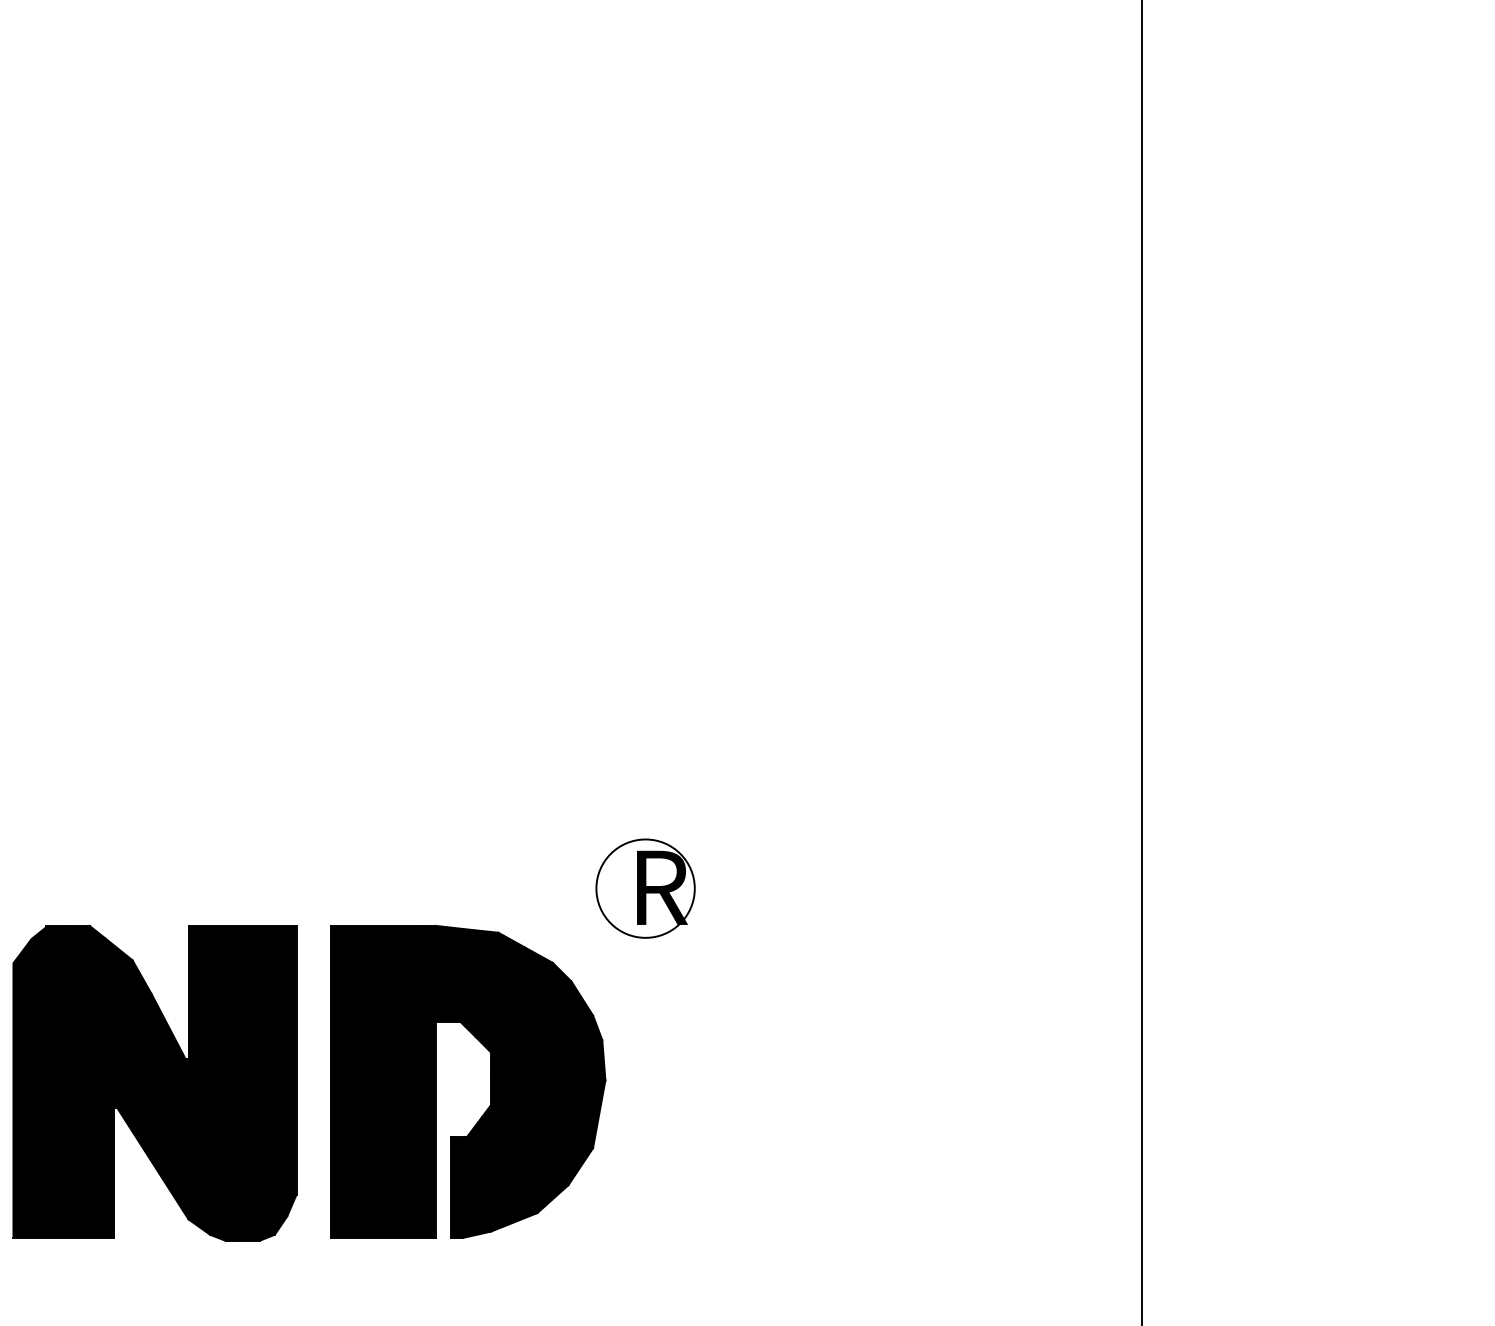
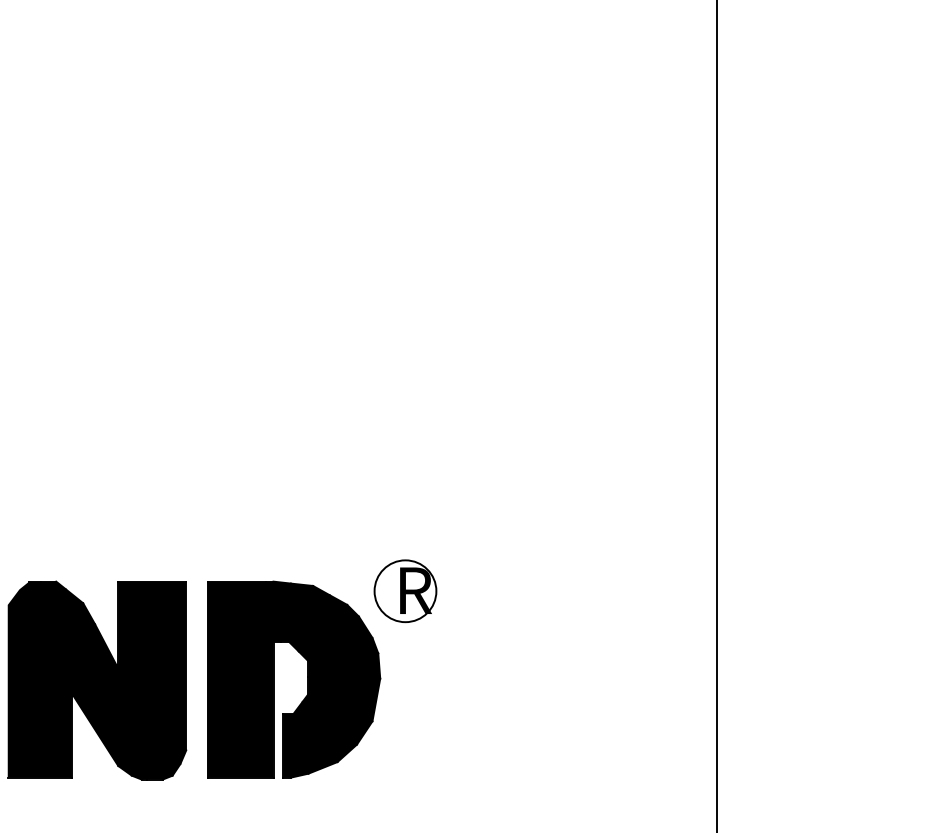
part: (645, 889) -> (405, 591), moved

